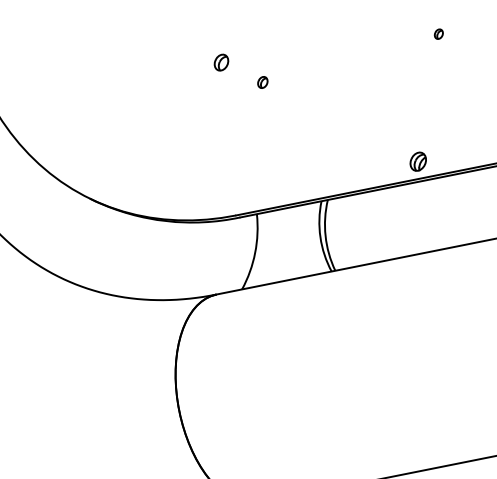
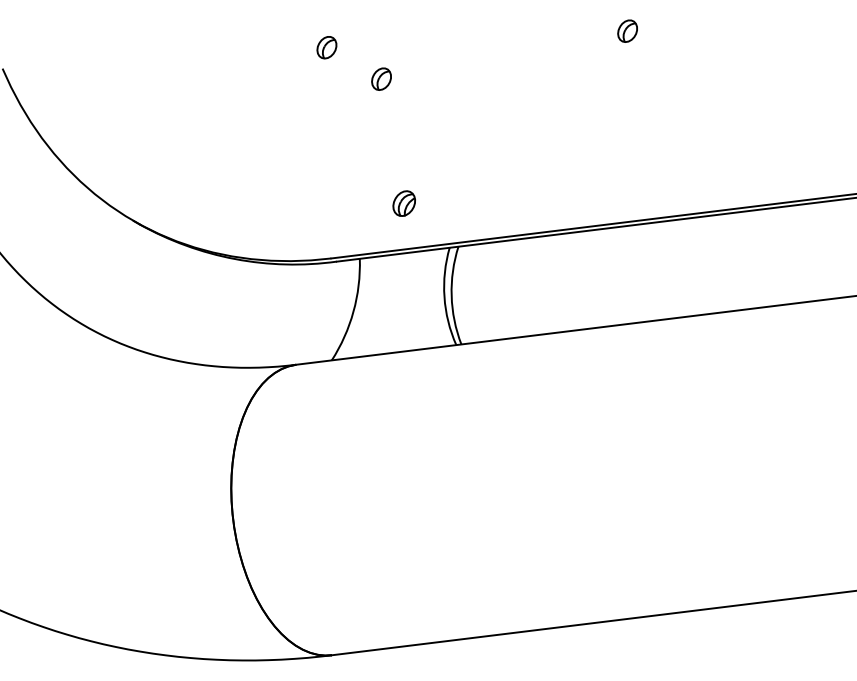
part: (438, 33) -> (627, 30), size x1.67
part: (262, 82) -> (381, 78), size x1.43
part: (417, 161) -> (403, 203), moved

